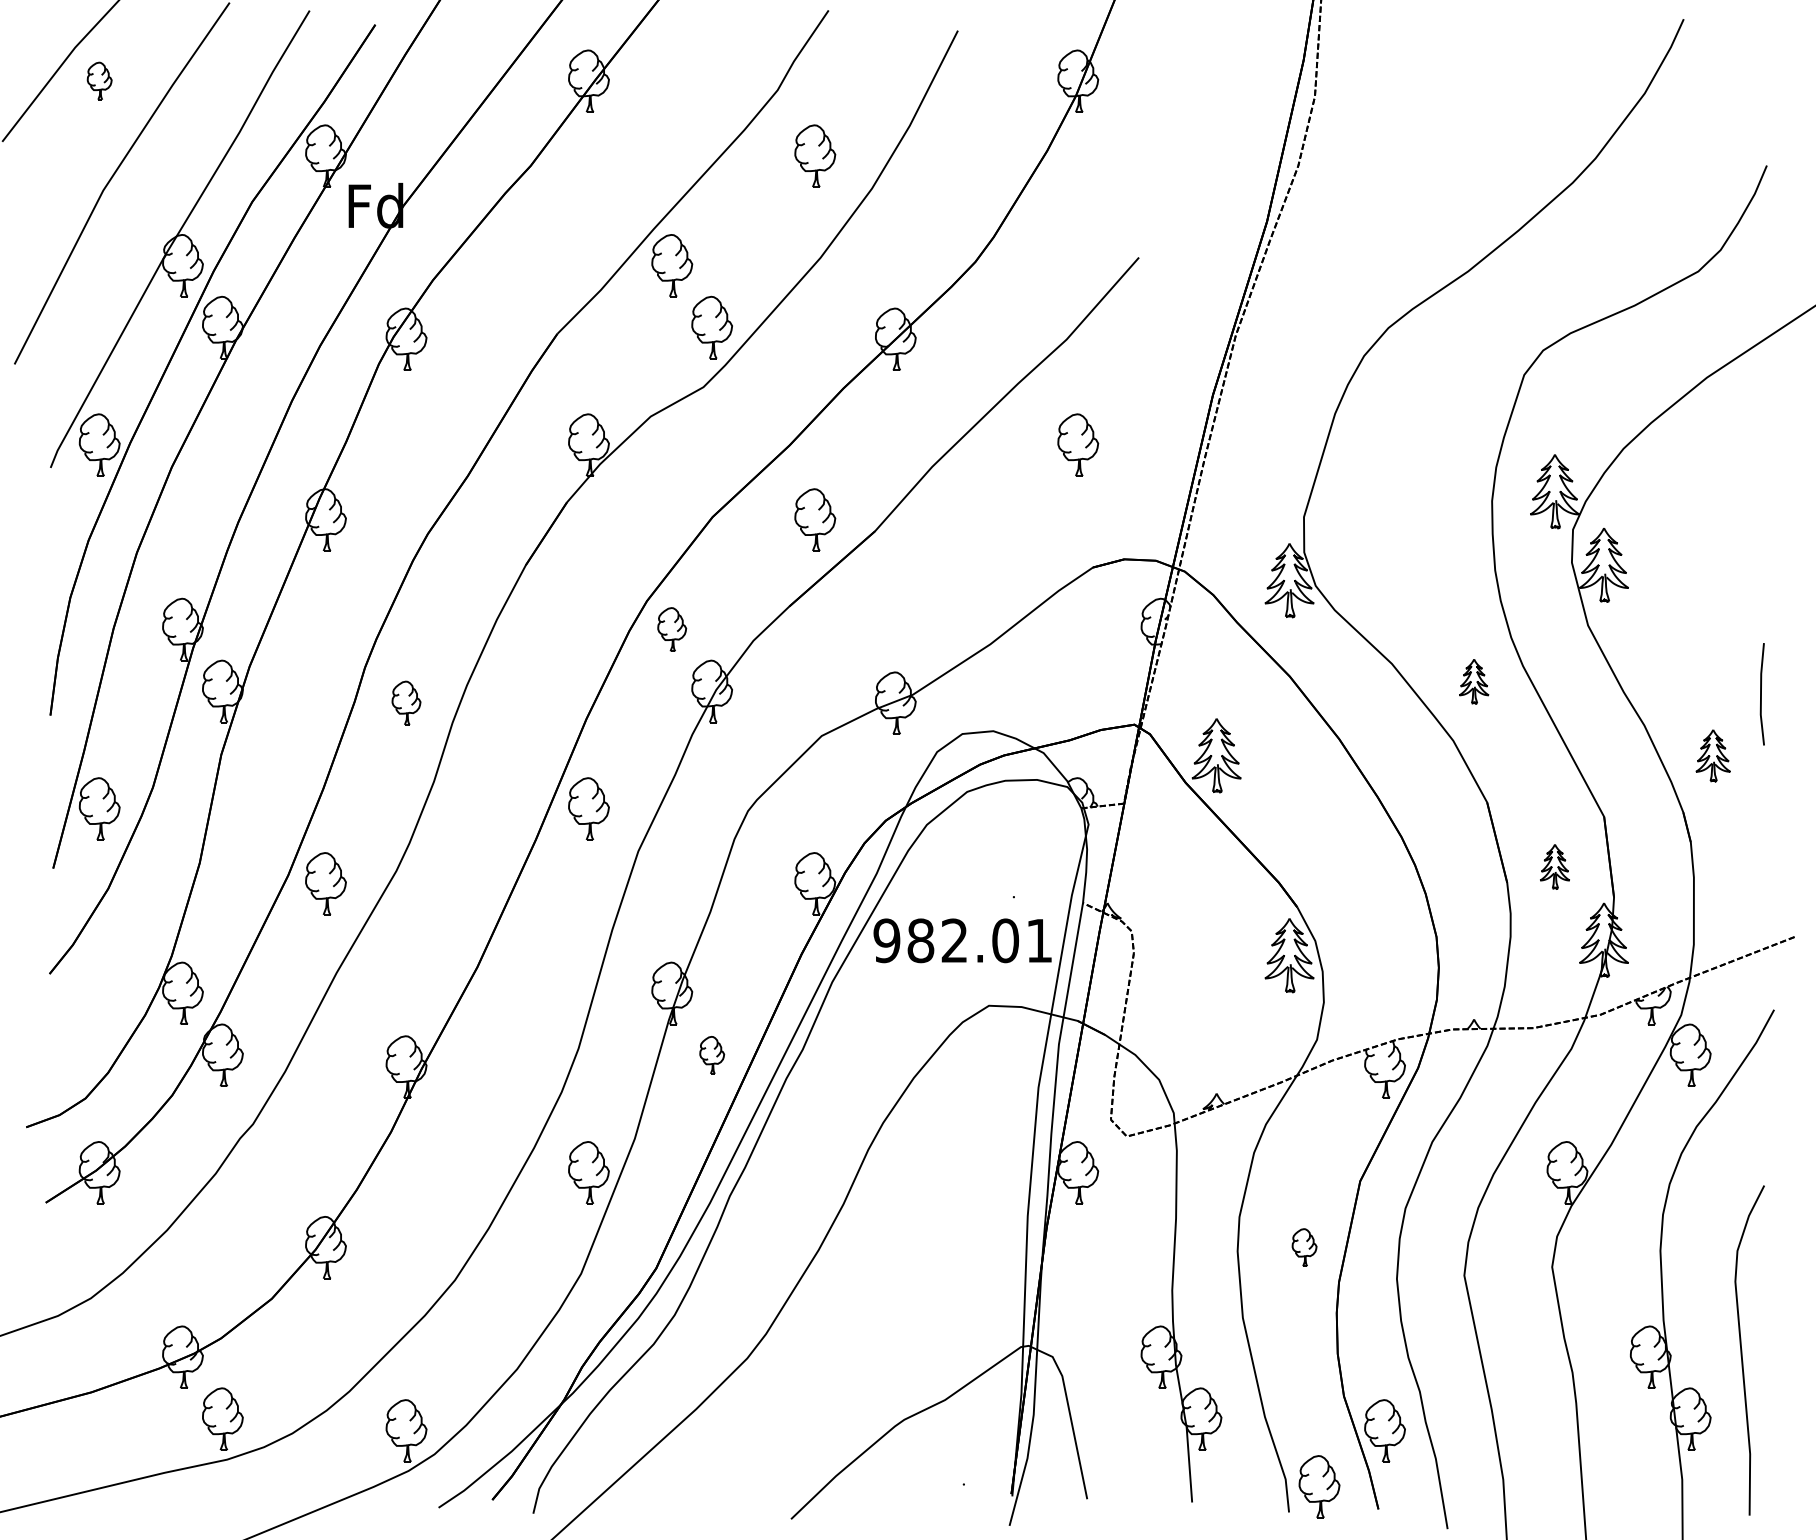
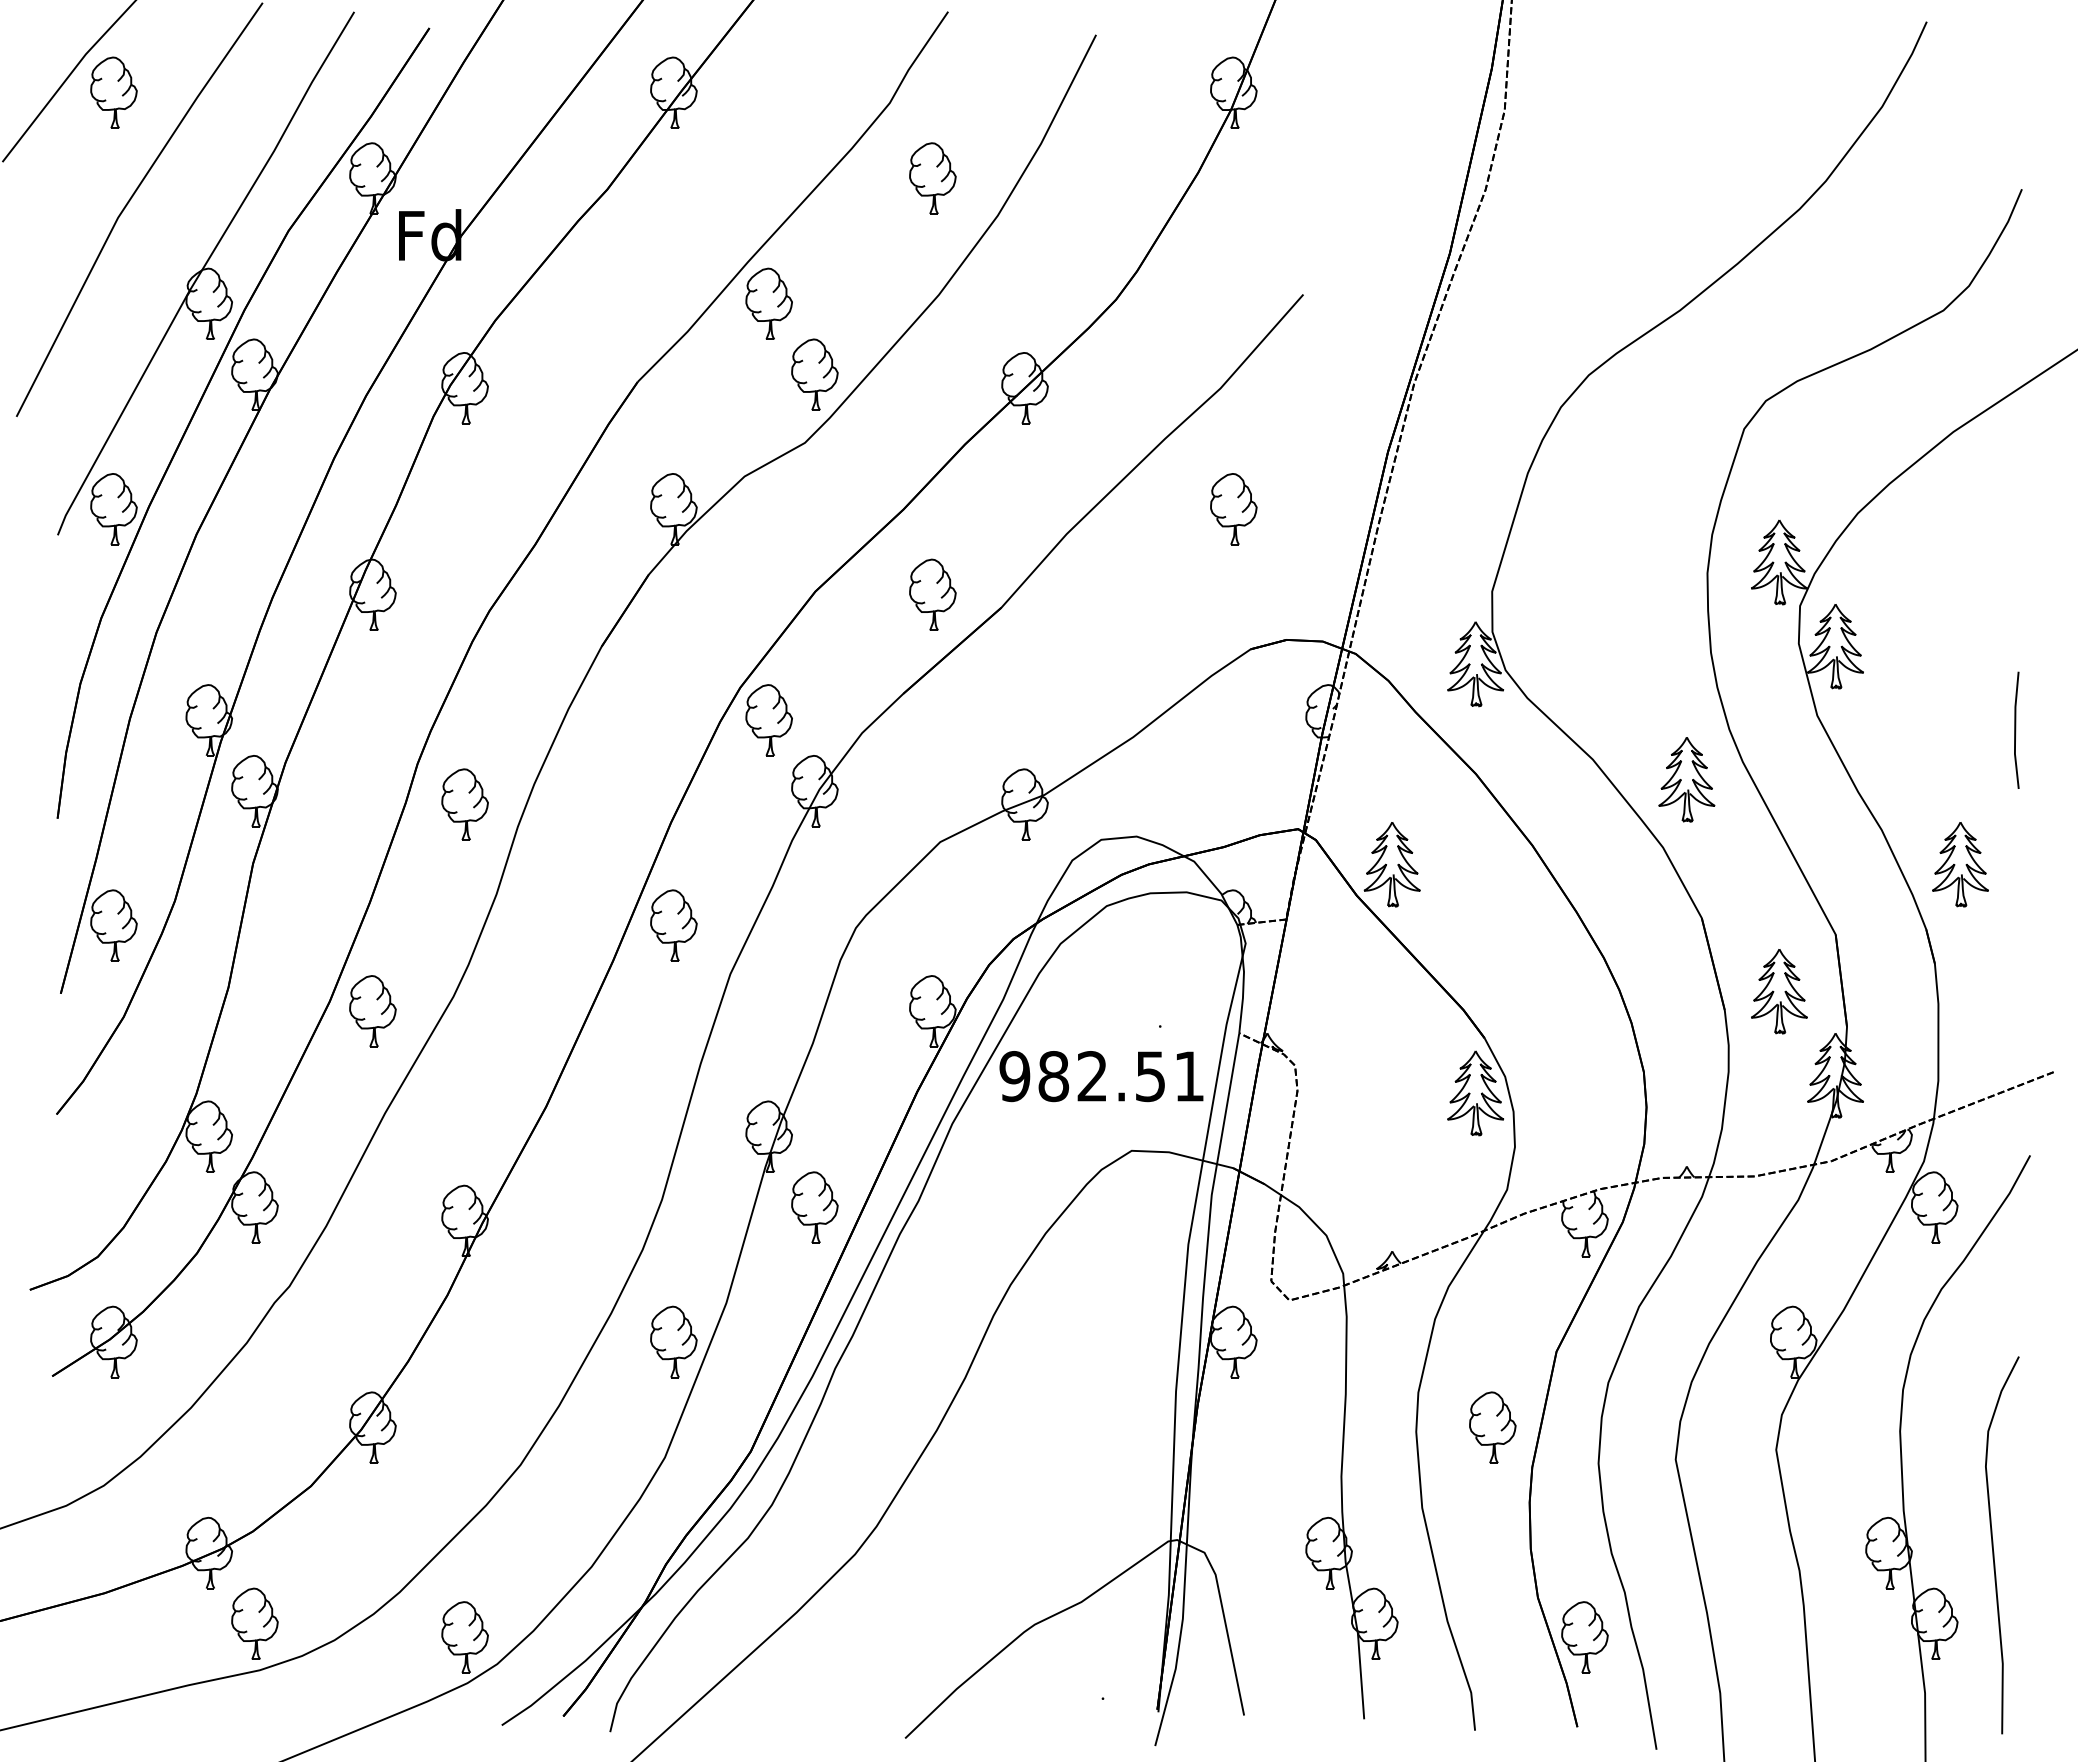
part: (99, 81) -> (113, 92), size x1.67
part: (671, 629) -> (768, 720), size x1.43
part: (1473, 681) -> (1686, 779), size x1.67
line: (1762, 693) -> (2016, 729), moved
part: (406, 703) -> (464, 804), size x1.43
part: (1713, 755) -> (1960, 864), size x1.43
part: (1555, 866) -> (1779, 991), size x1.67
text: (1005, 940) -> (1150, 1076), 982.01 -> 982.51
part: (711, 1055) -> (814, 1207), size x1.67
part: (1304, 1247) -> (1492, 1427), size x1.67
part: (1319, 1486) -> (1509, 1701), removed

